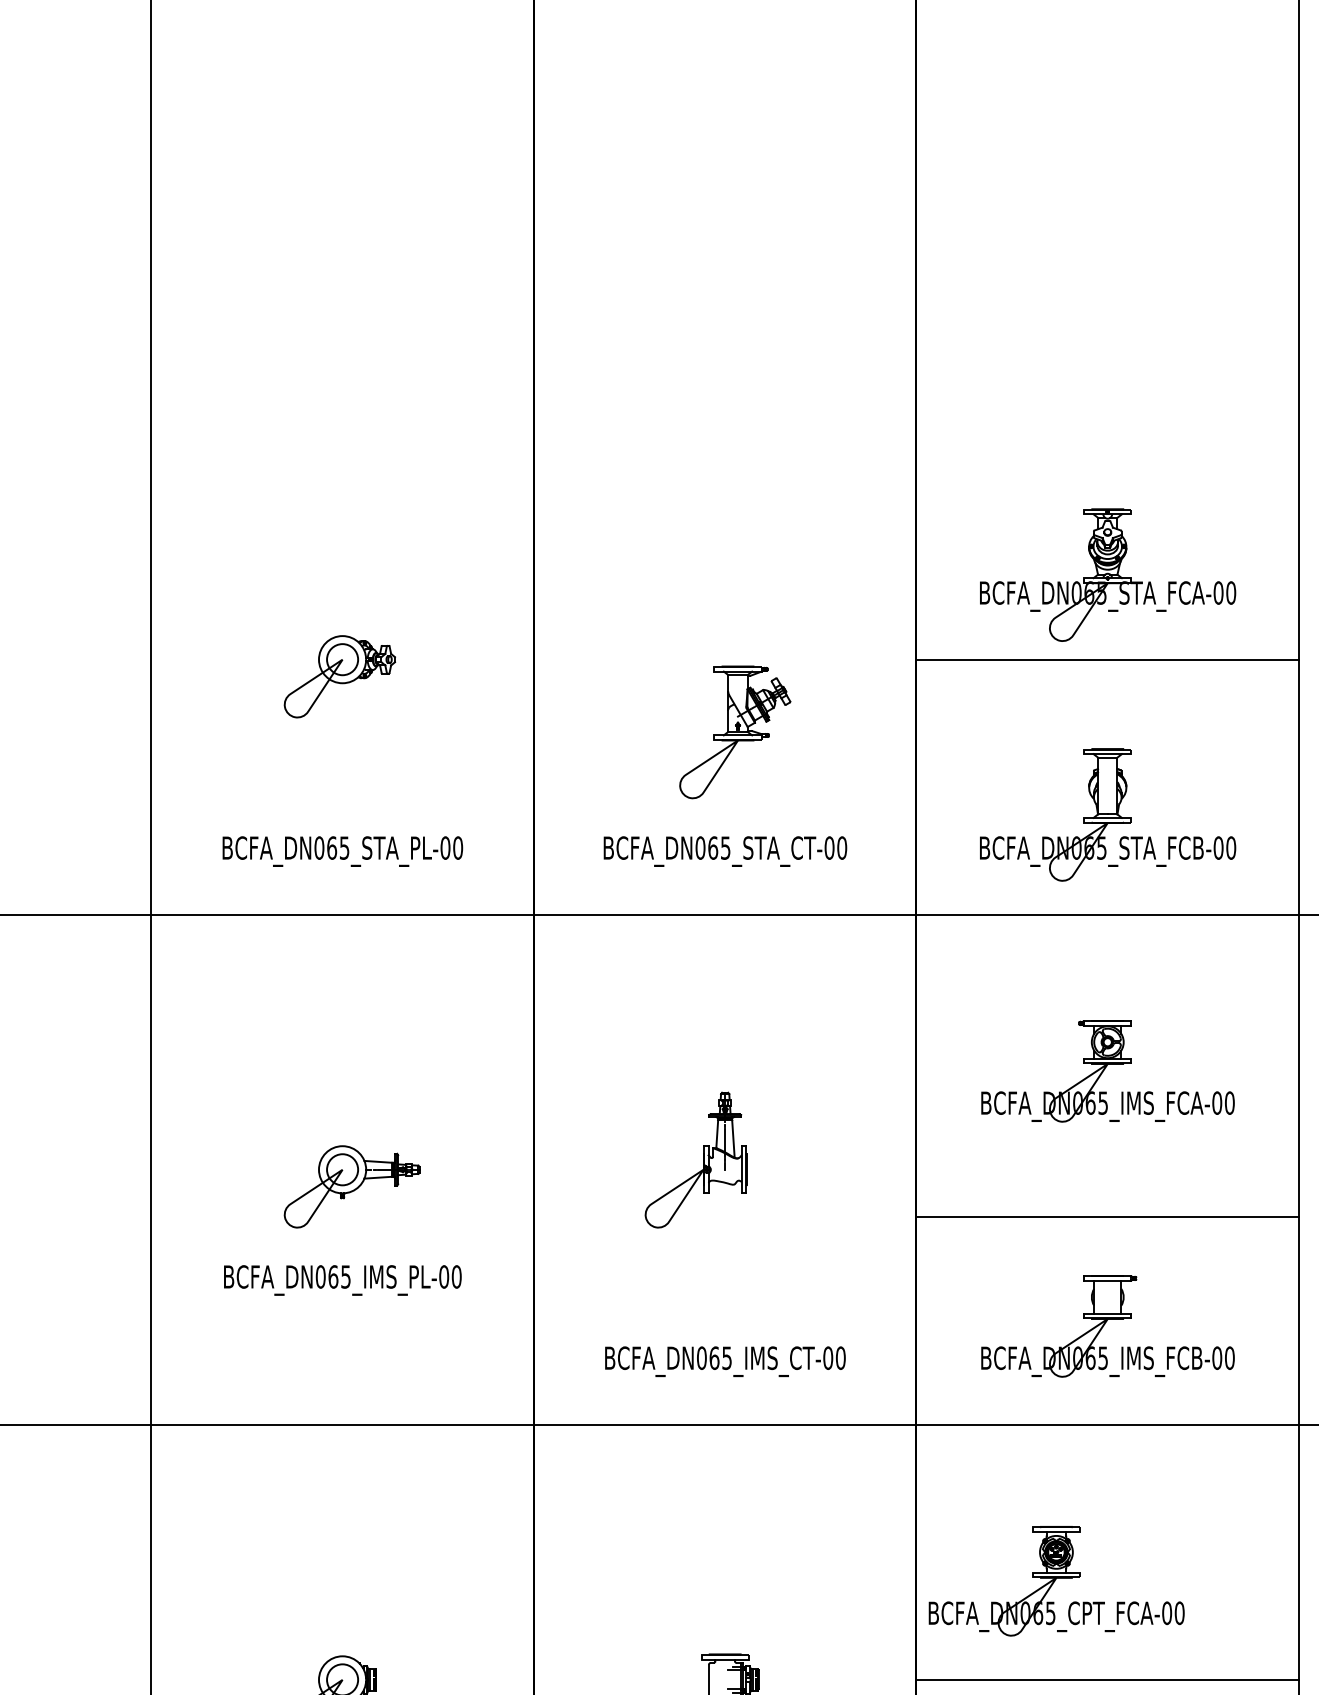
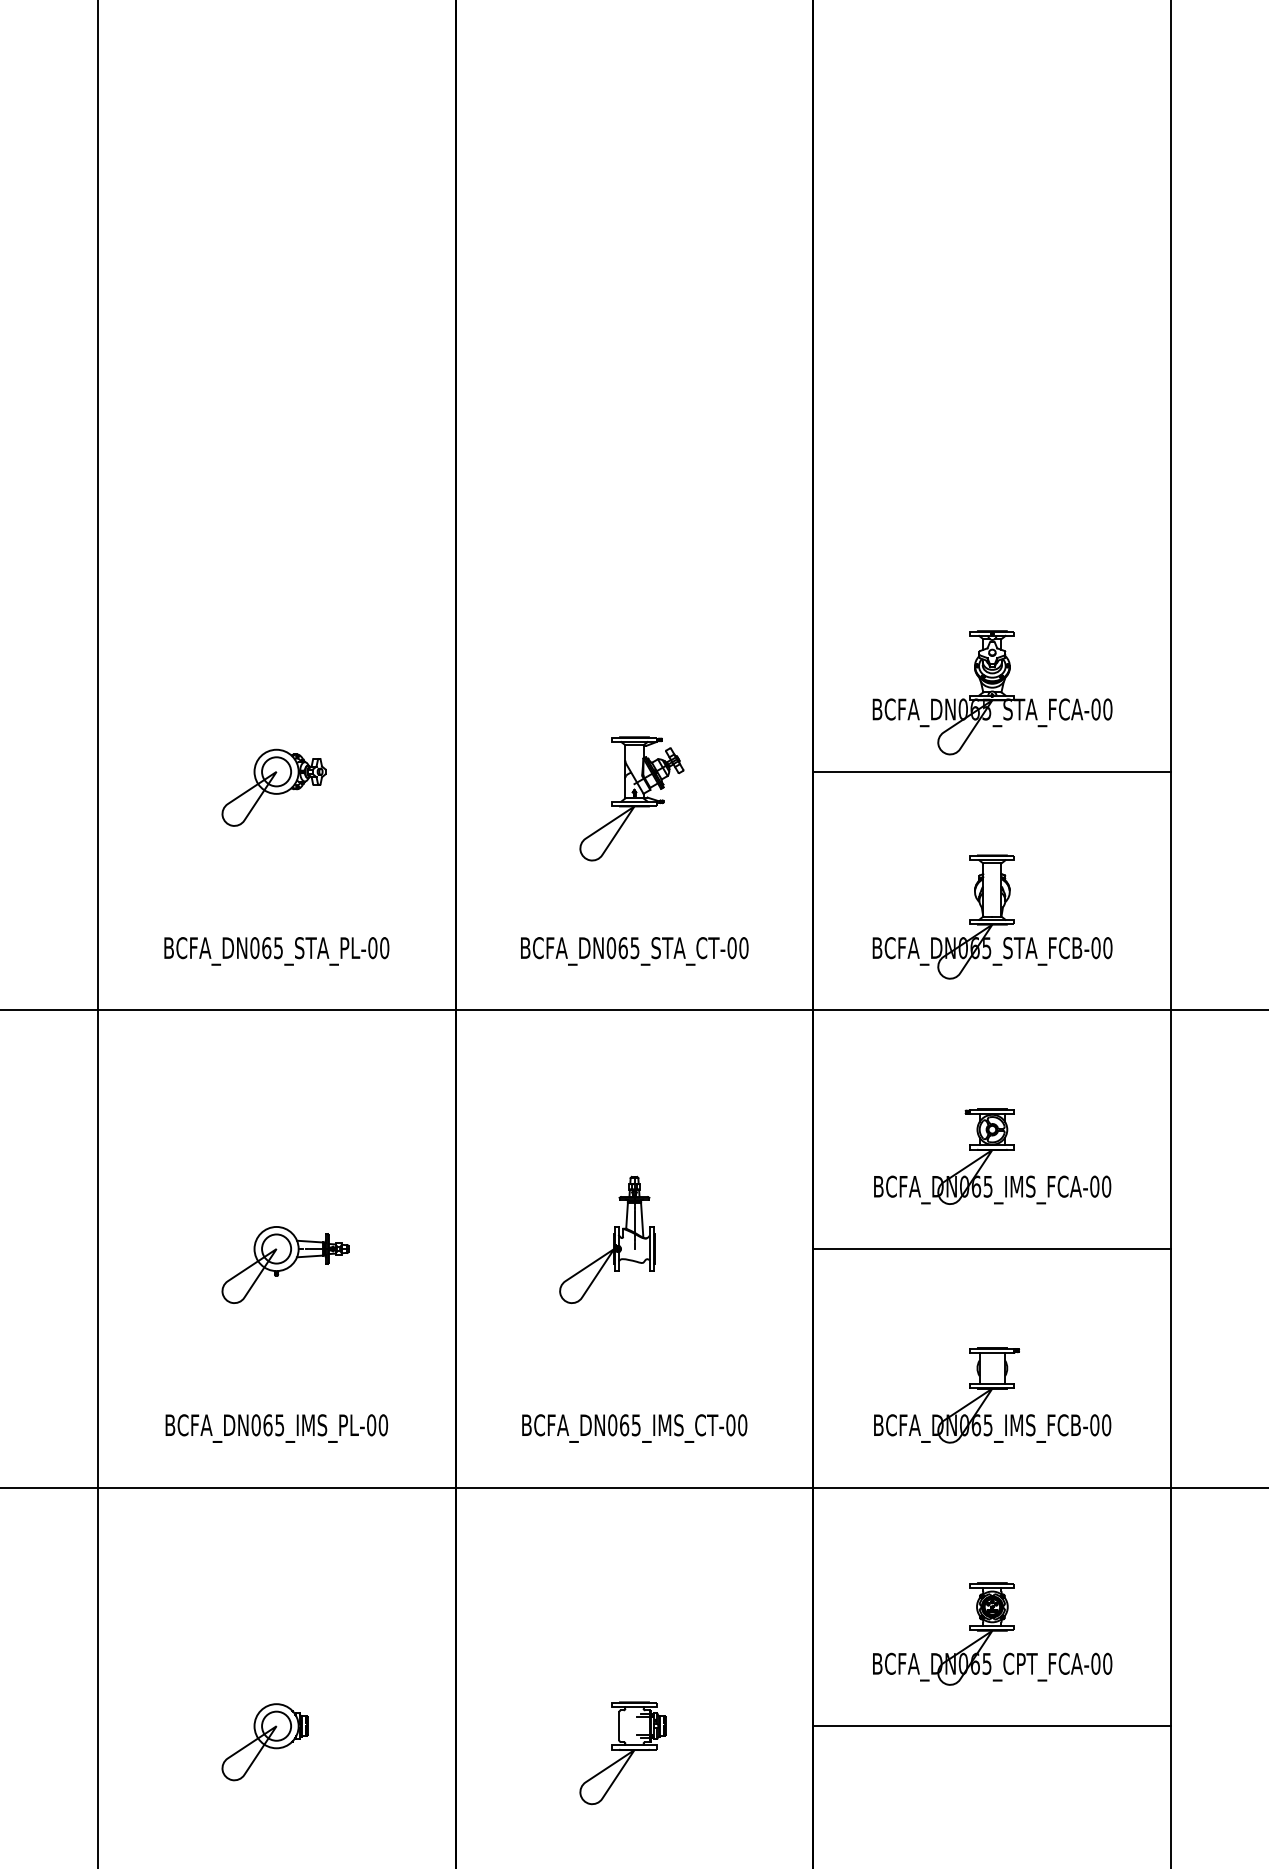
part: (734, 731) -> (631, 798), moved
line: (1107, 1217) -> (992, 1249), moved
text: (342, 1280) -> (276, 1428), moved
part: (1056, 1580) -> (992, 1633), moved

